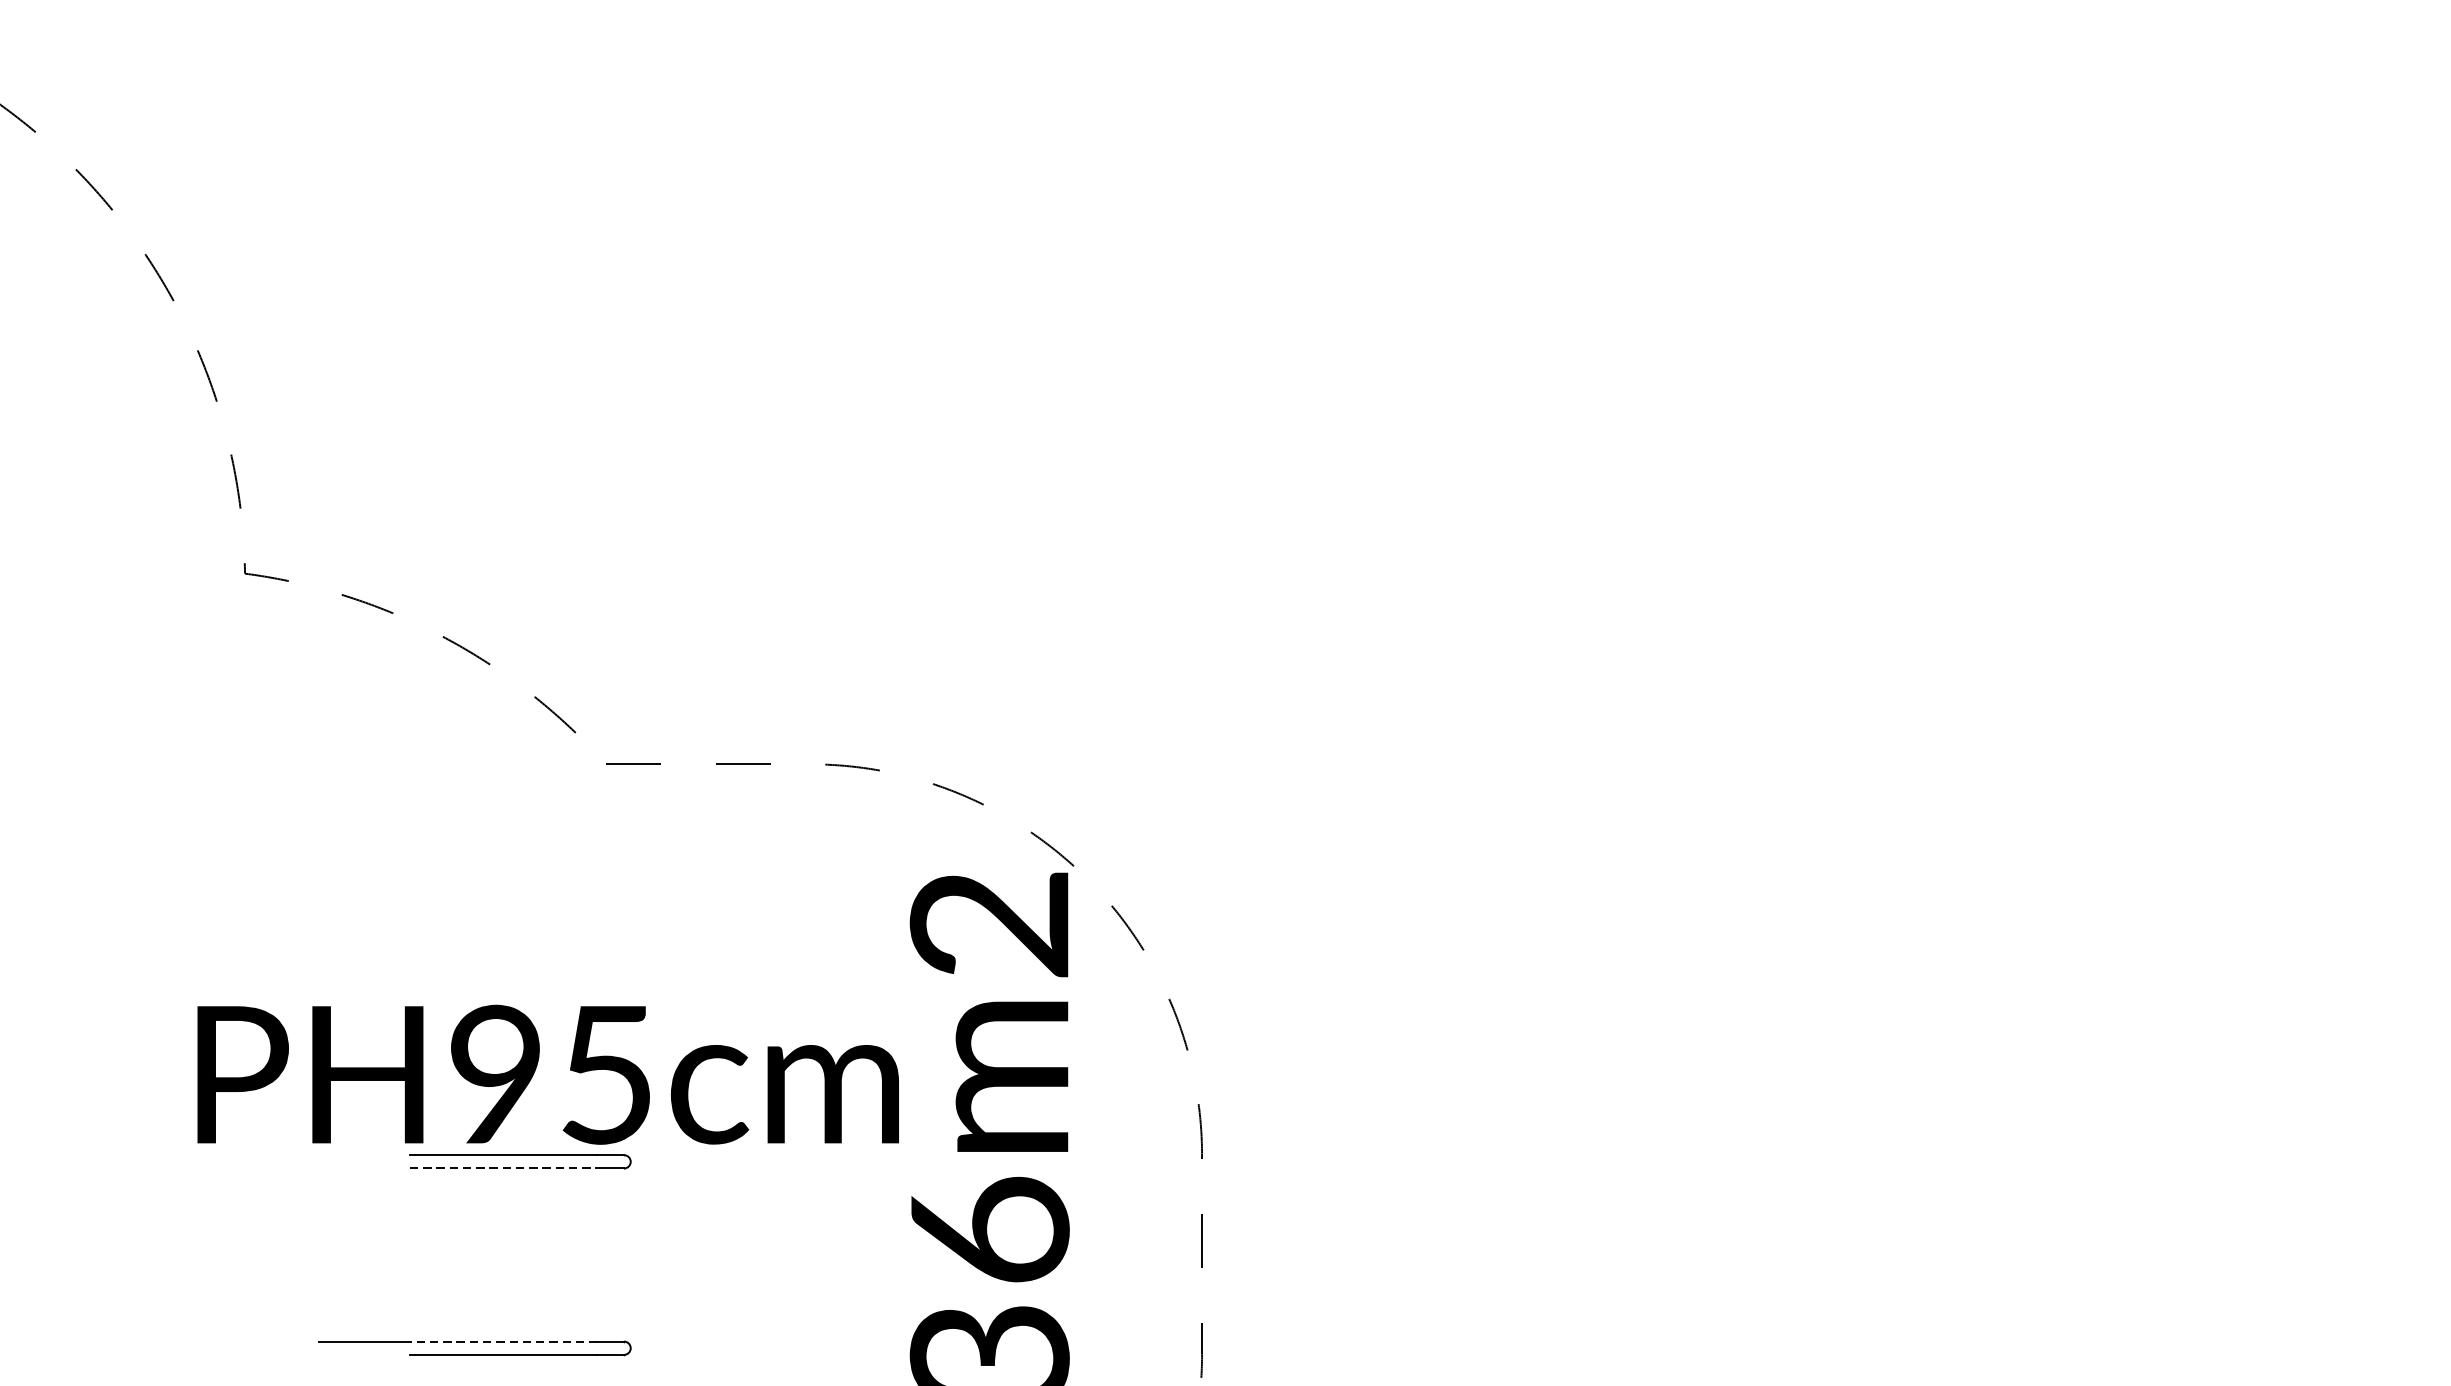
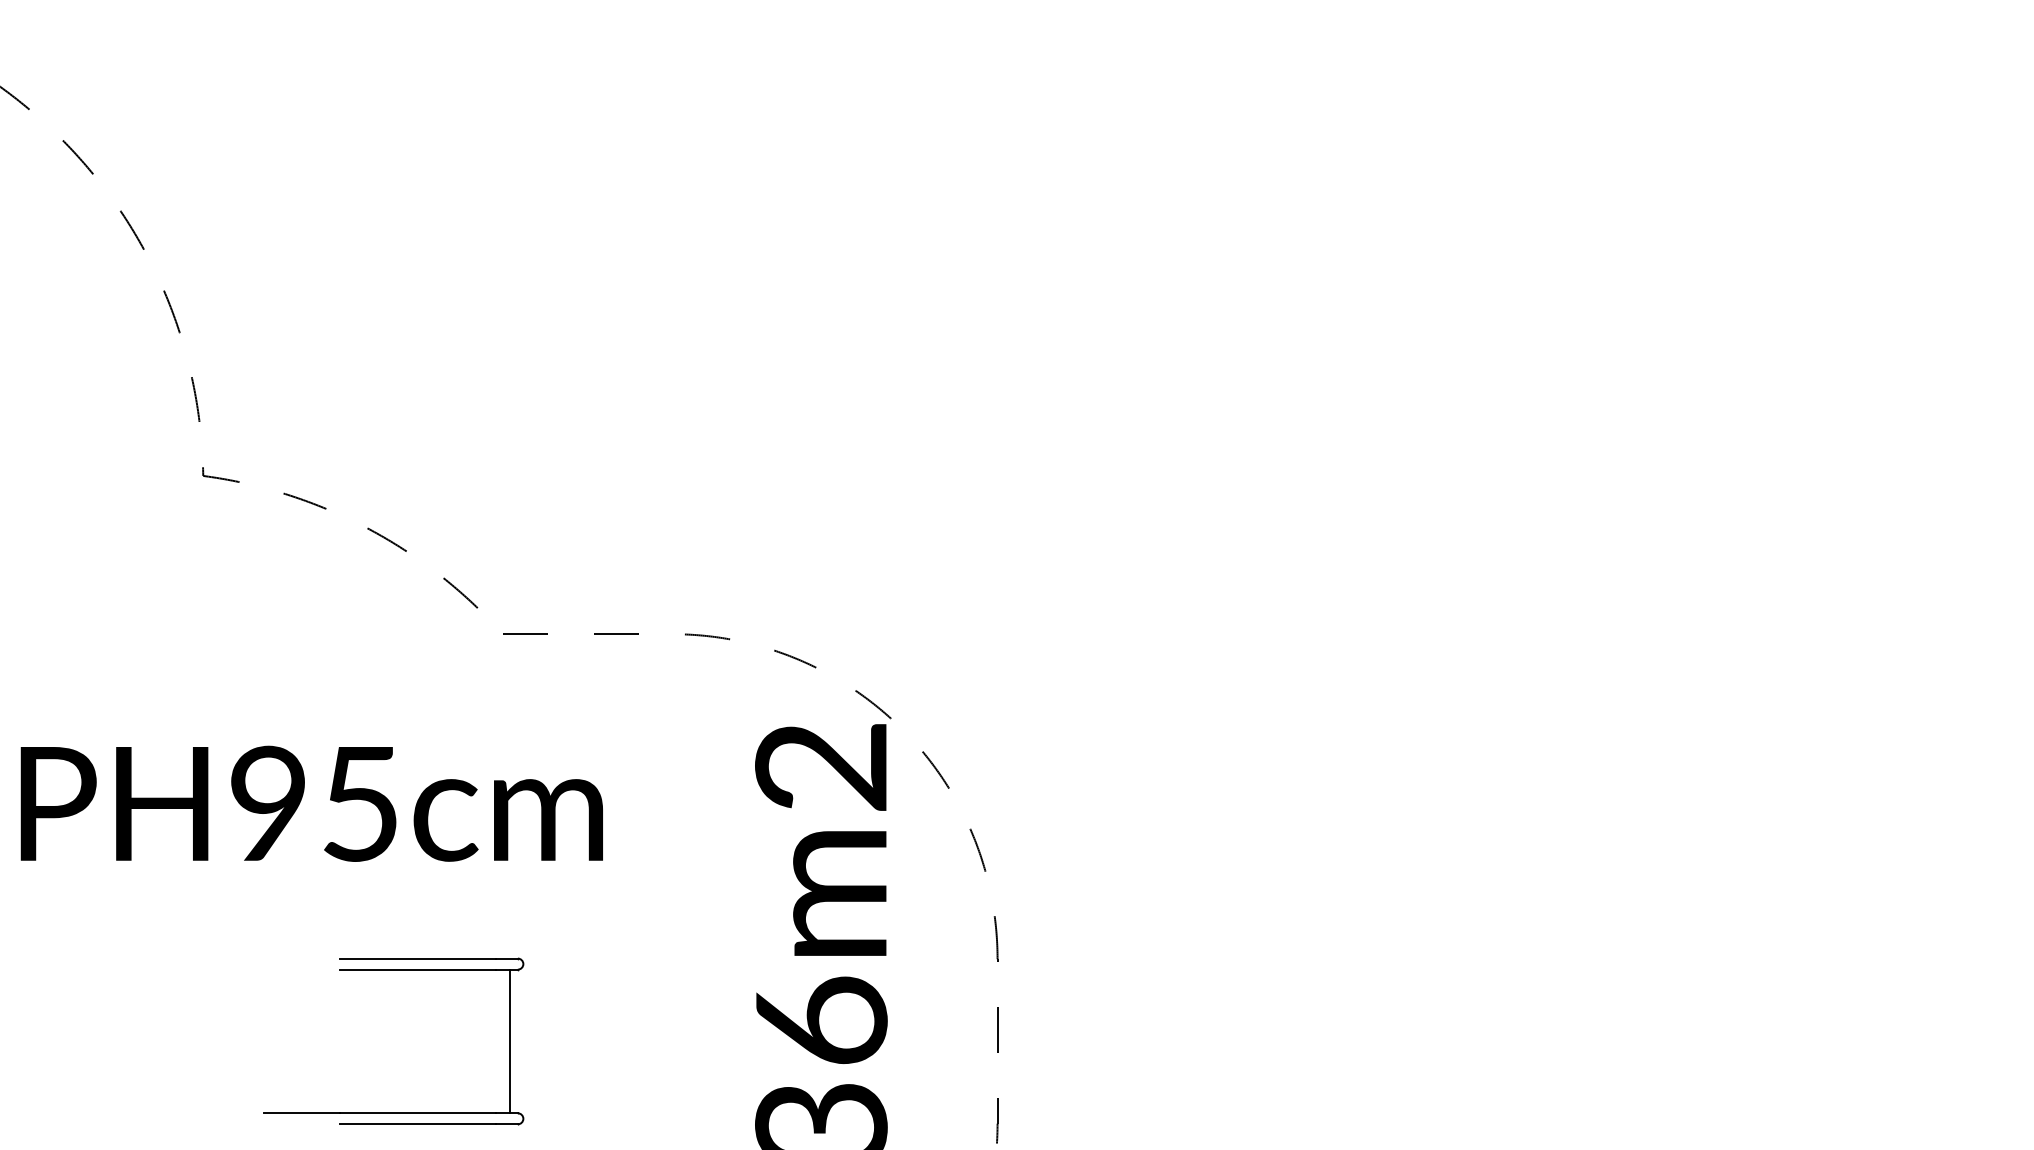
text: (547, 1074) -> (311, 803), moved
line: (503, 1168) -> (417, 969), dashed -> solid
line: (615, 1255) -> (510, 1041), added
line: (503, 1341) -> (417, 1113), dashed -> solid

